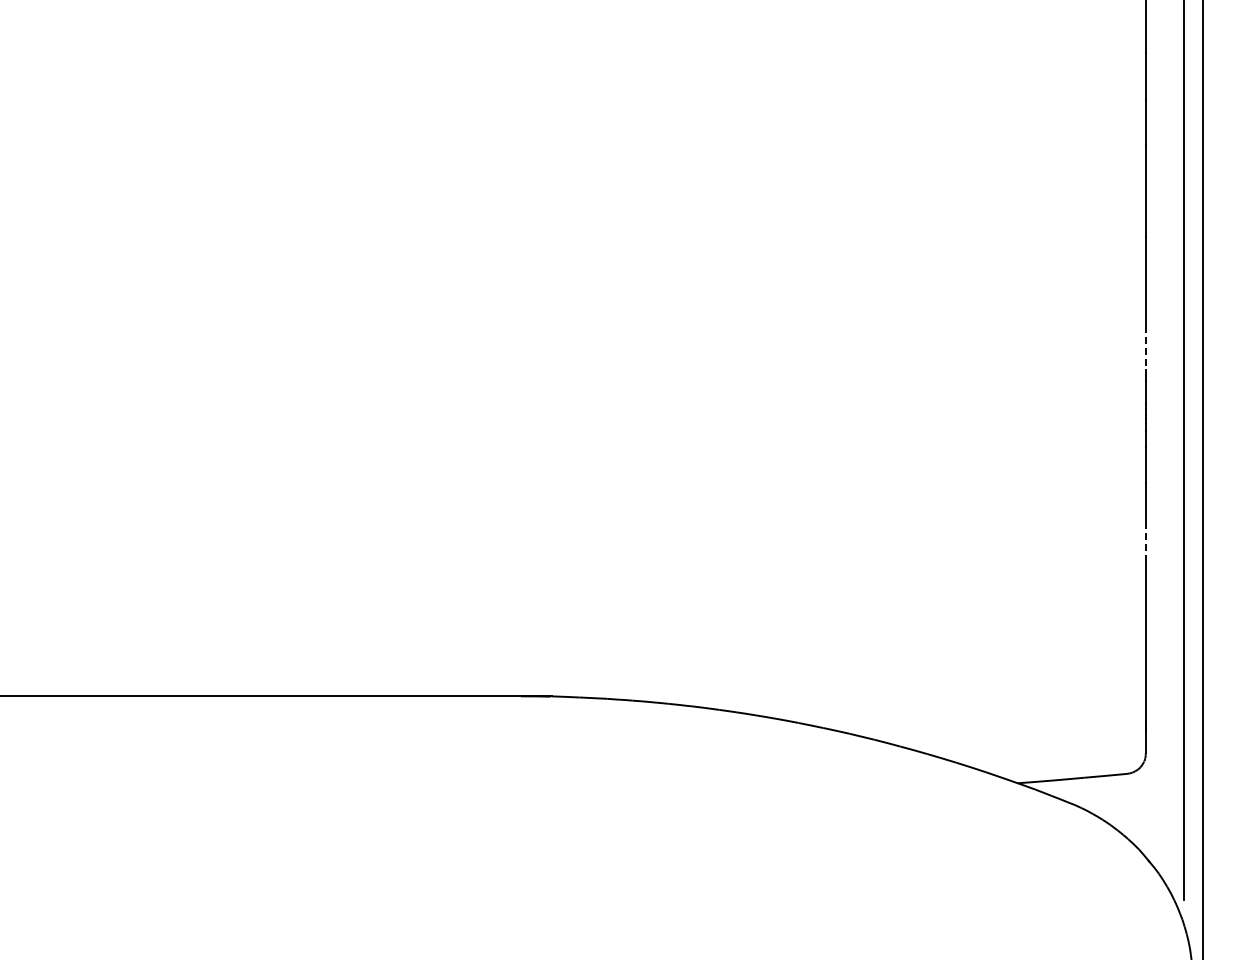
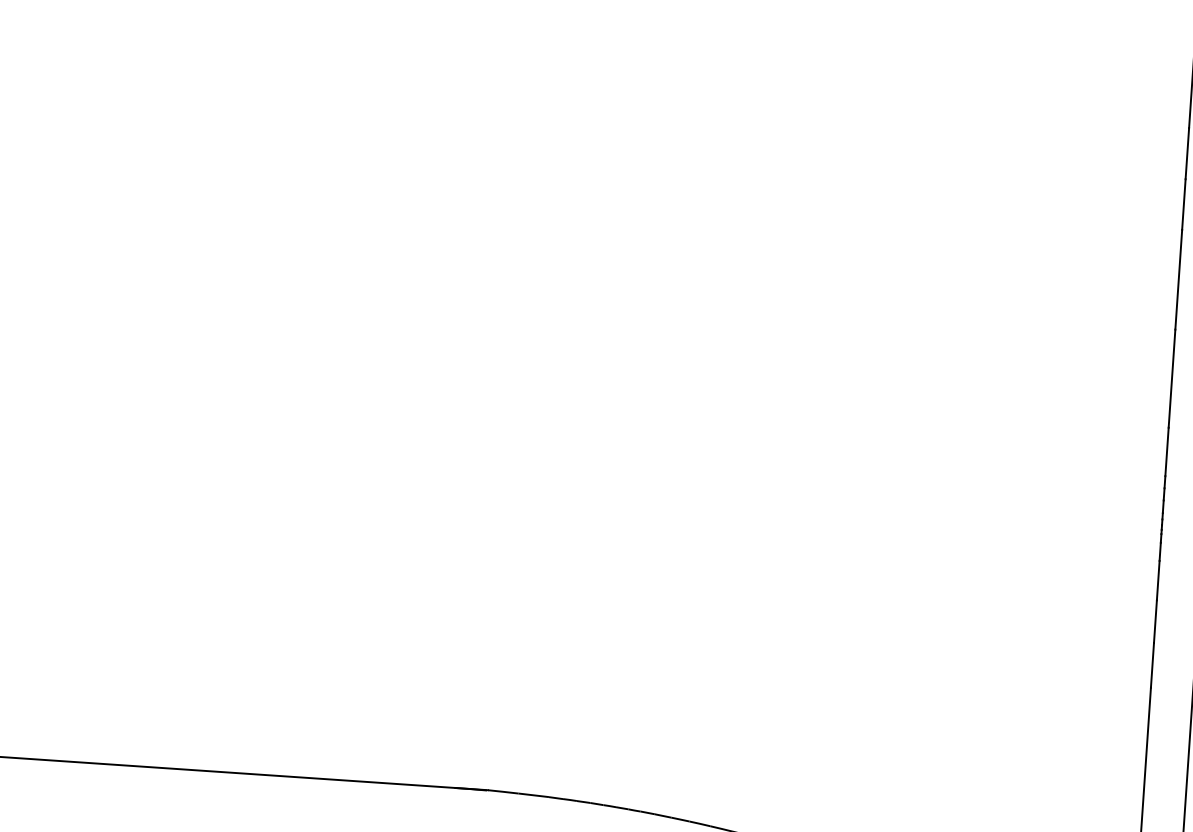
line: (1145, 348) -> (1166, 452), dashed -> solid
line: (1145, 542) -> (1152, 665), dashed -> solid

